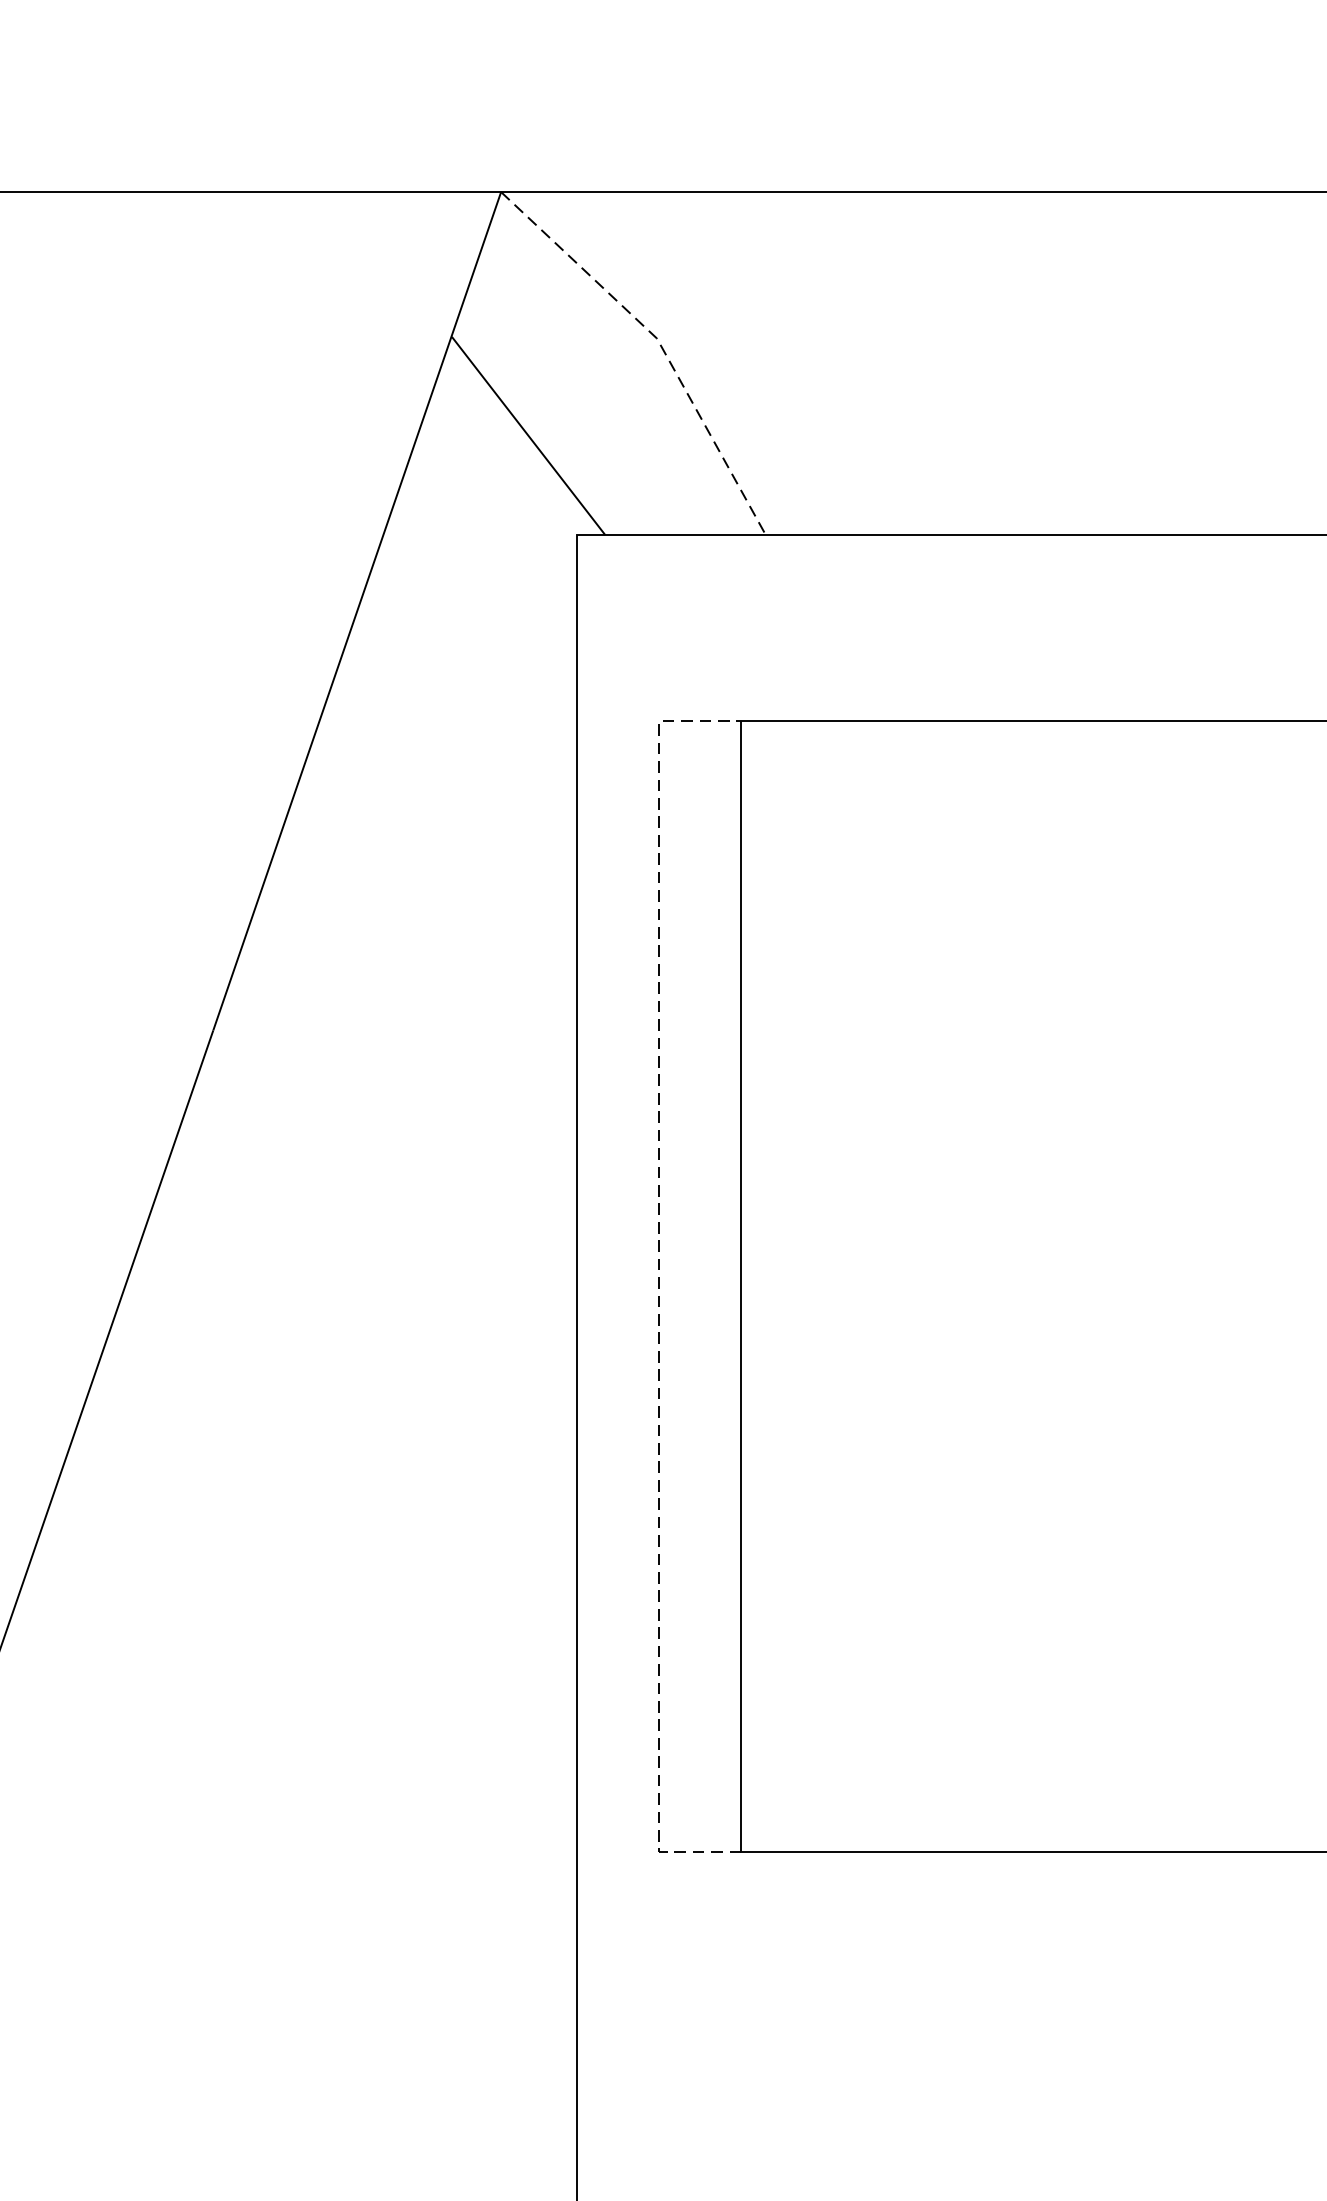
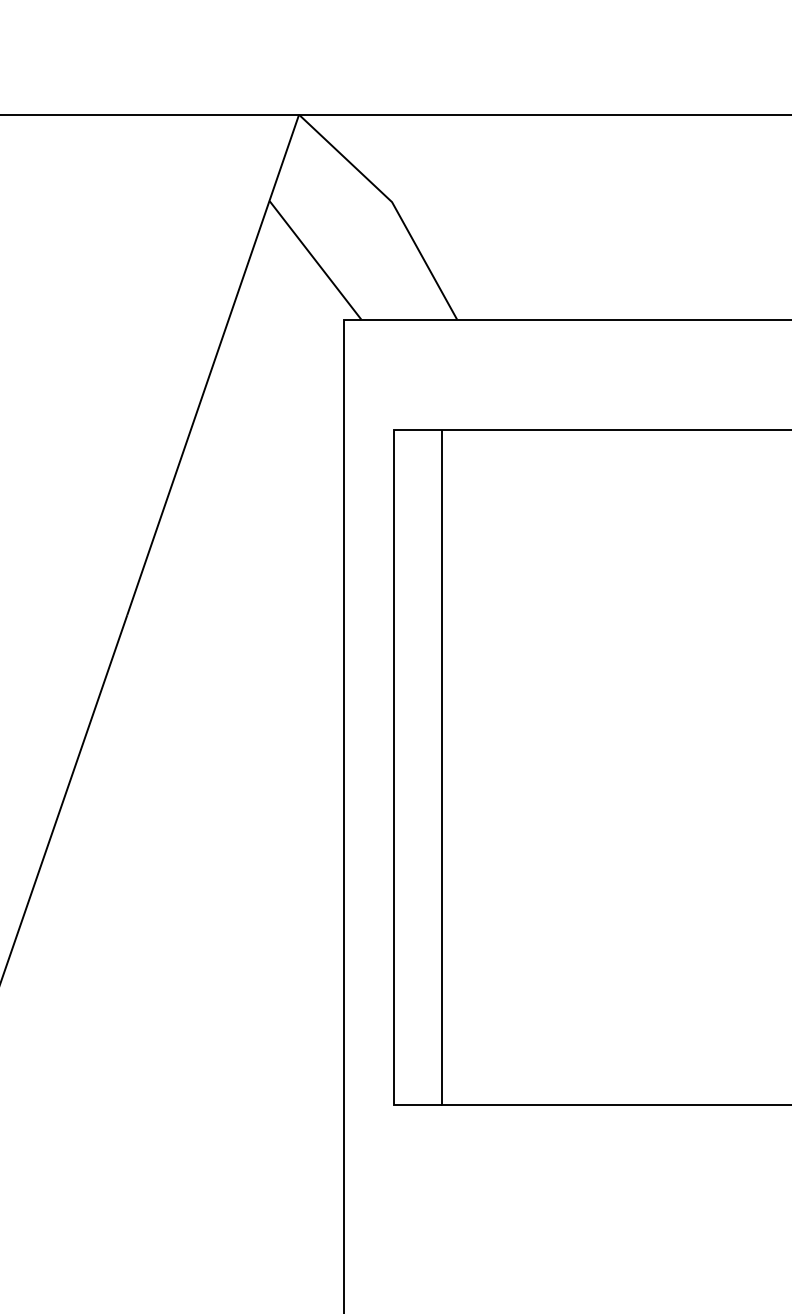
line: (659, 342) -> (393, 204), dashed -> solid
line: (659, 1285) -> (393, 767), dashed -> solid

